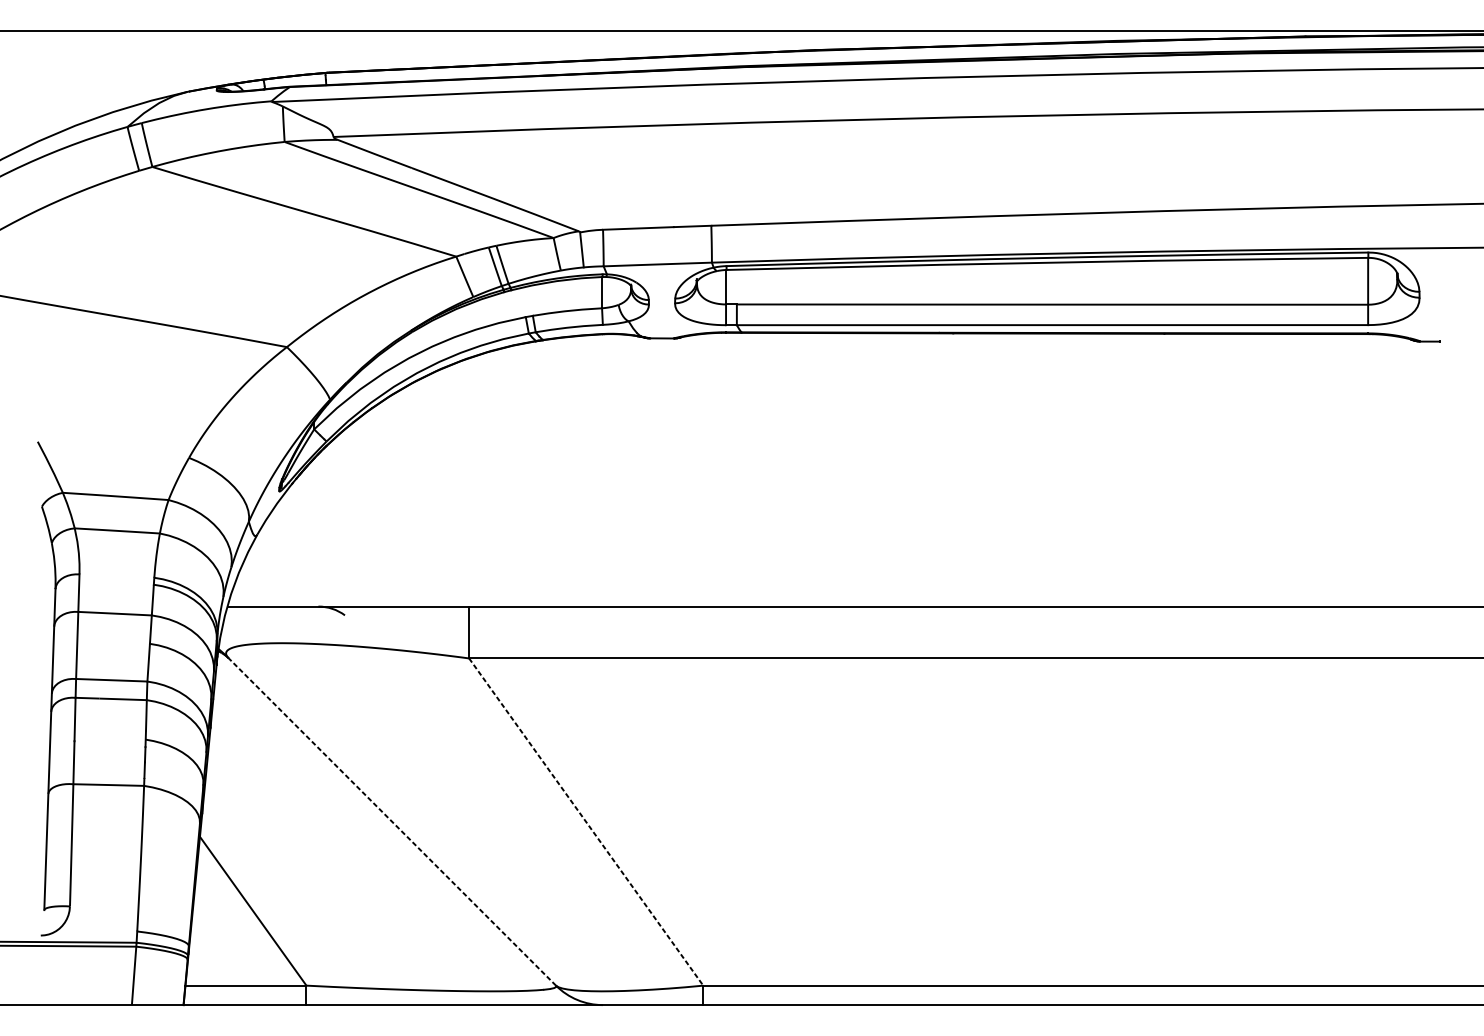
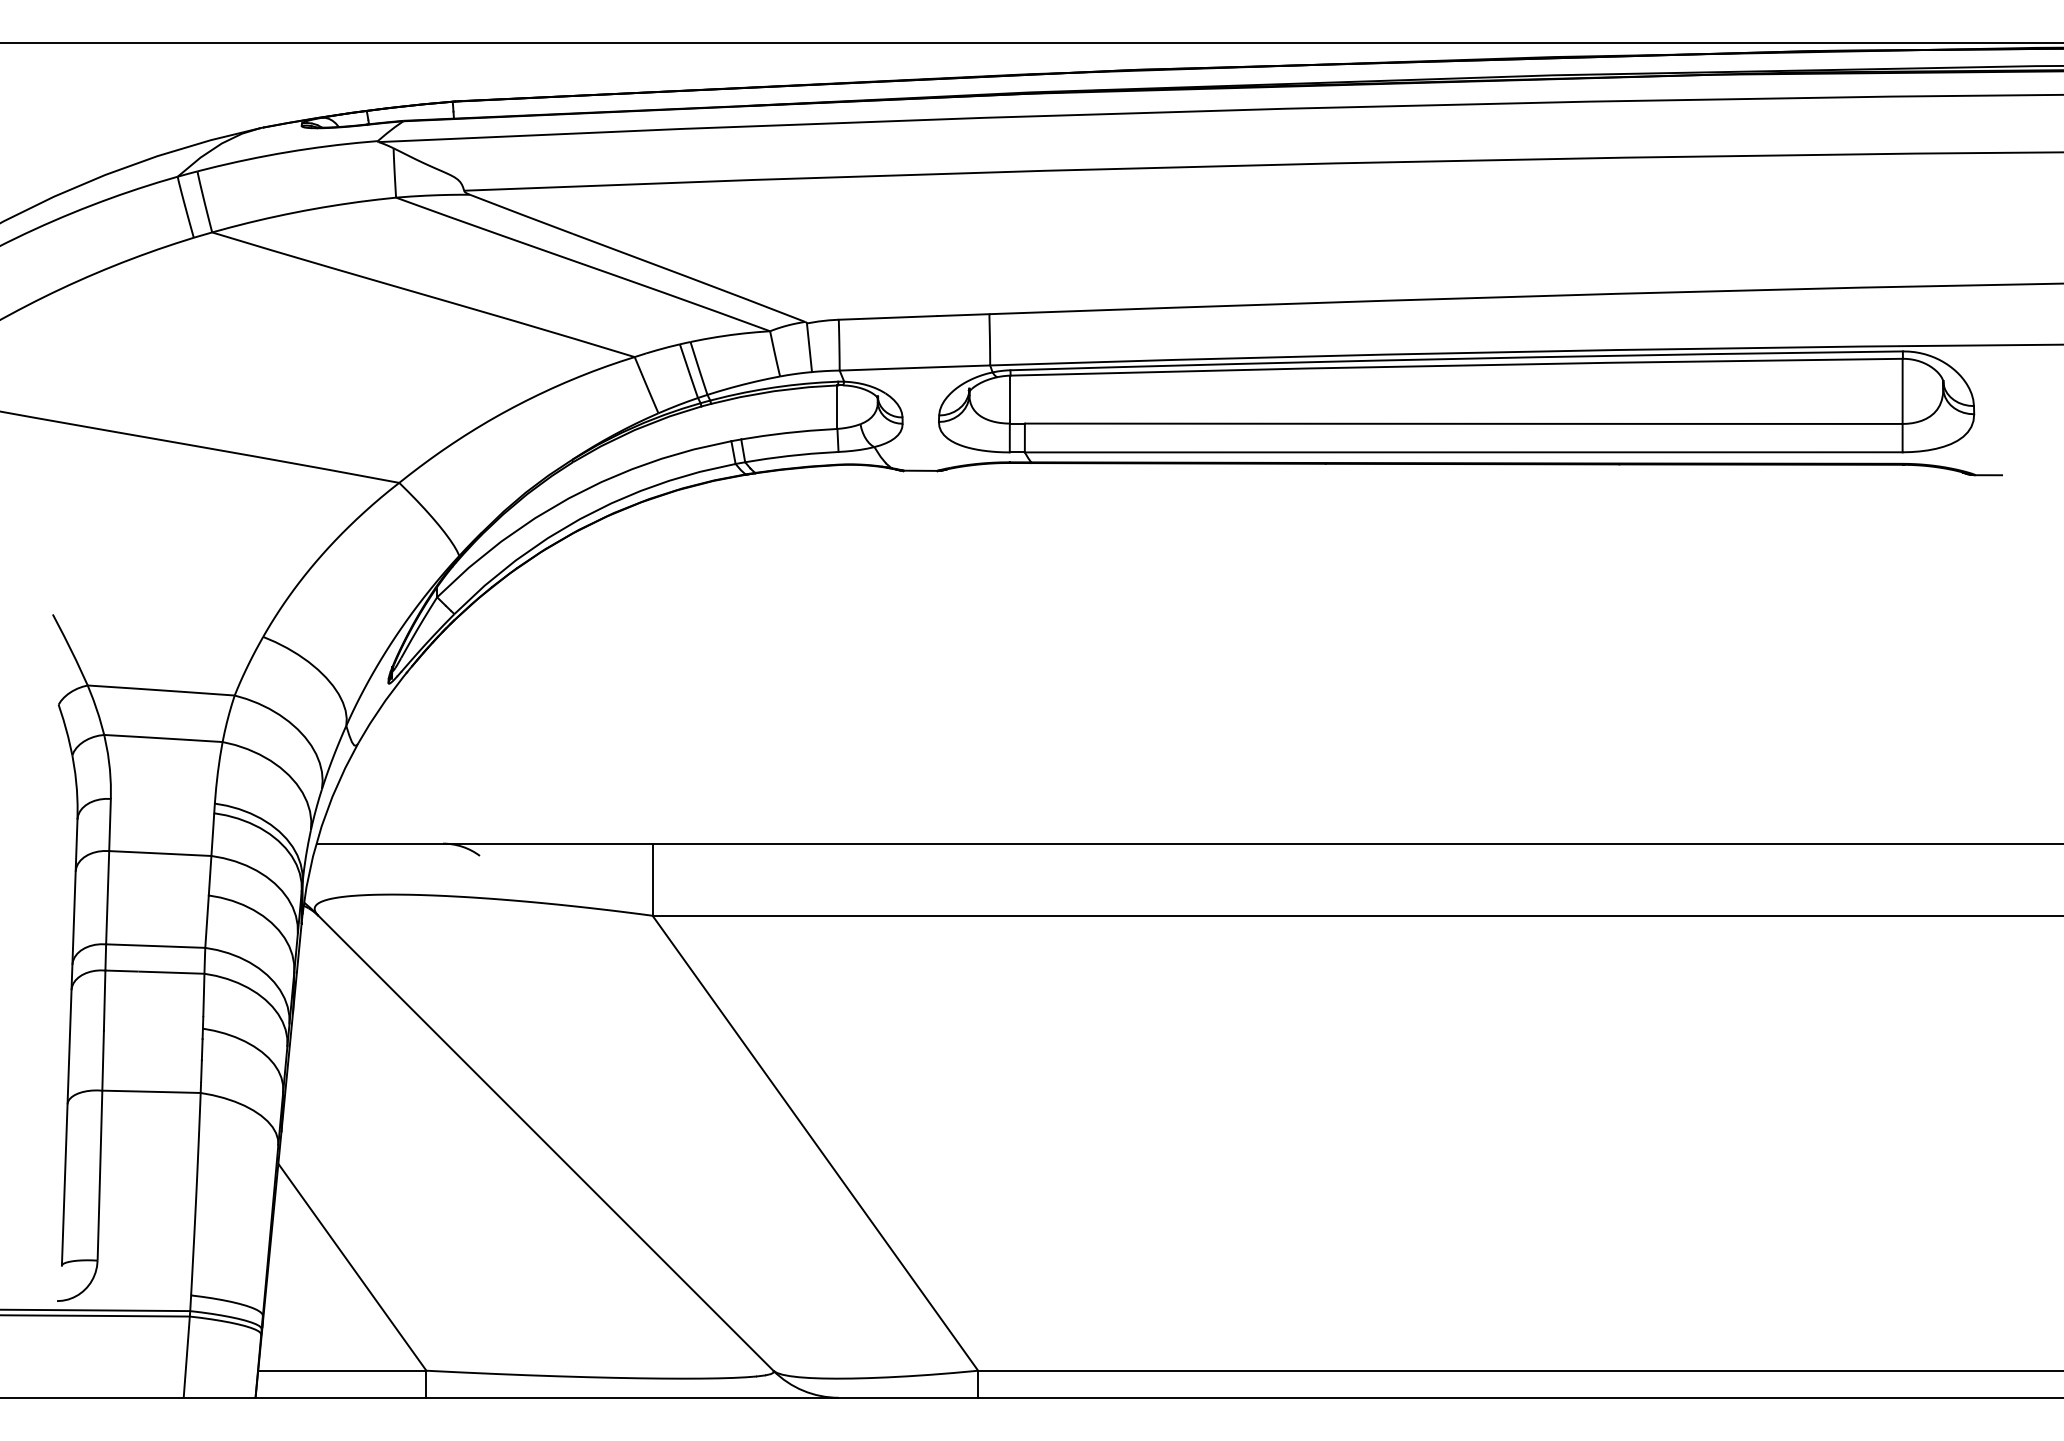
line: (392, 822) -> (545, 1143), dashed -> solid
line: (586, 822) -> (815, 1143), dashed -> solid

